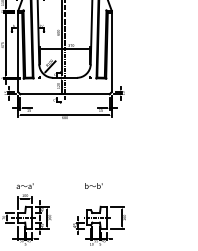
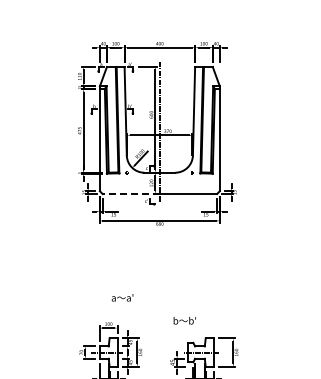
line: (42, 93) -> (131, 193), solid -> dashed
text: (25, 185) -> (122, 297), moved
text: (93, 185) -> (184, 320), moved

